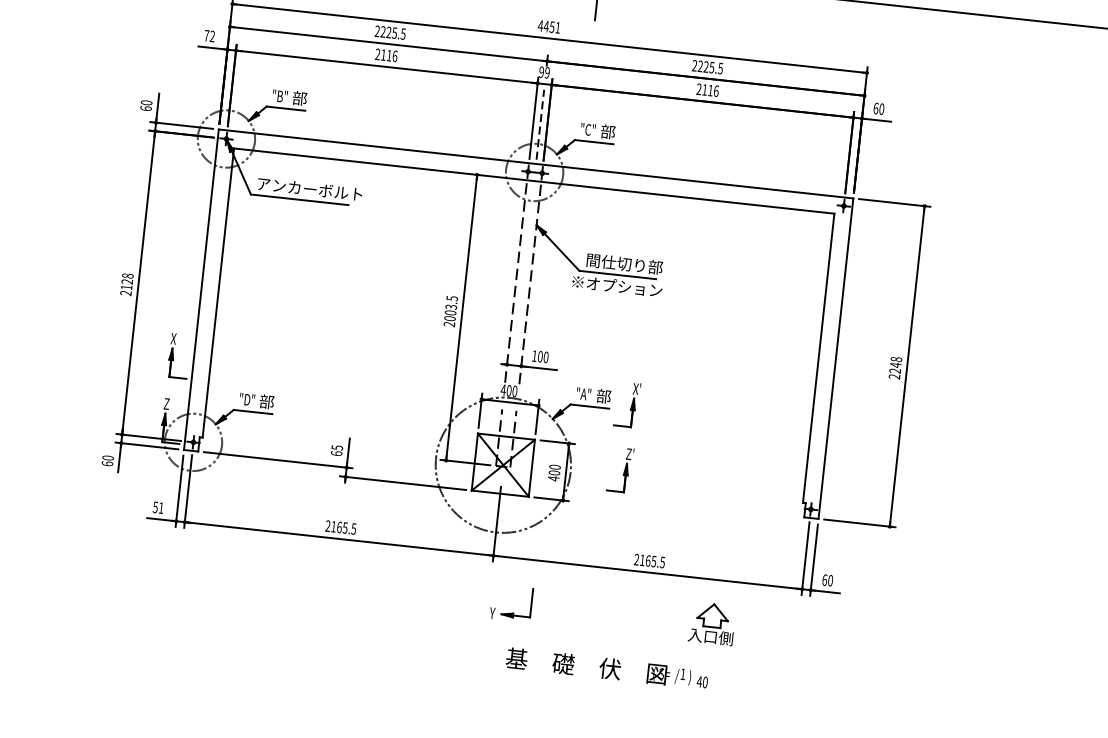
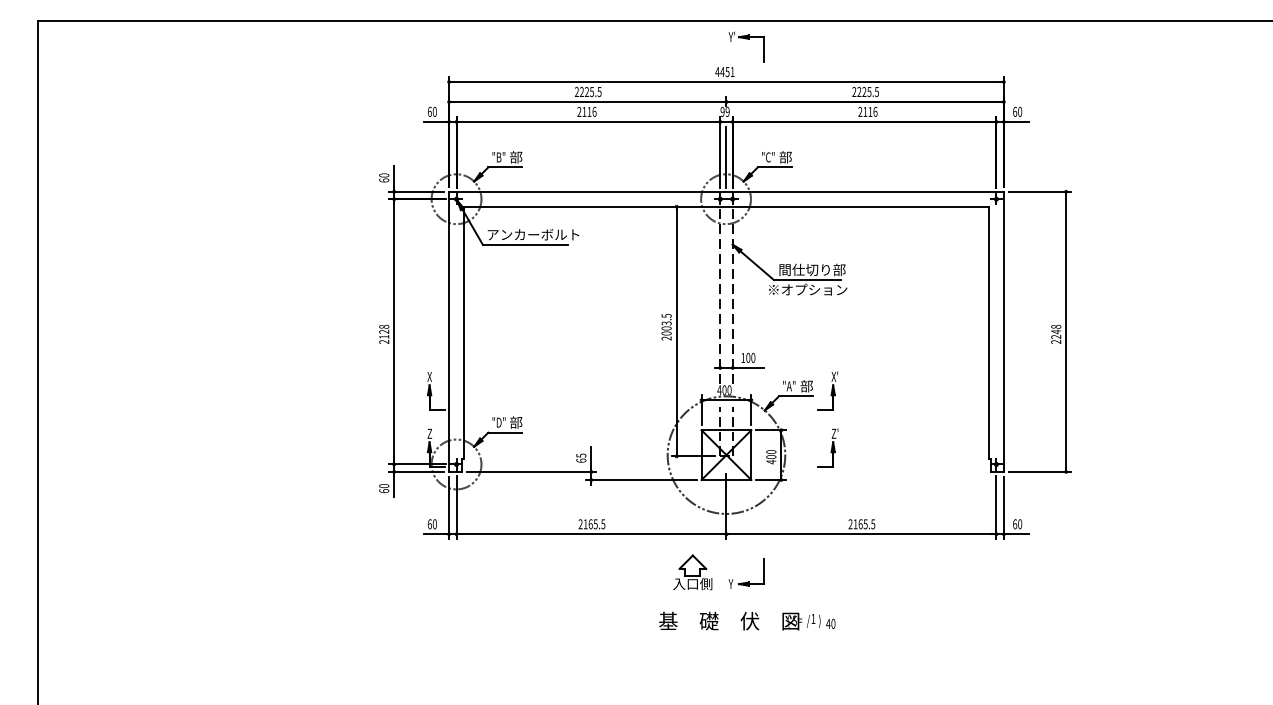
text: (208, 35) -> (431, 111), 72 -> 60
line: (540, 124) -> (726, 157), dashed -> solid
text: (157, 507) -> (431, 524), 51 -> 60
part: (711, 623) -> (692, 572), moved
text: (607, 667) -> (747, 620), moved

